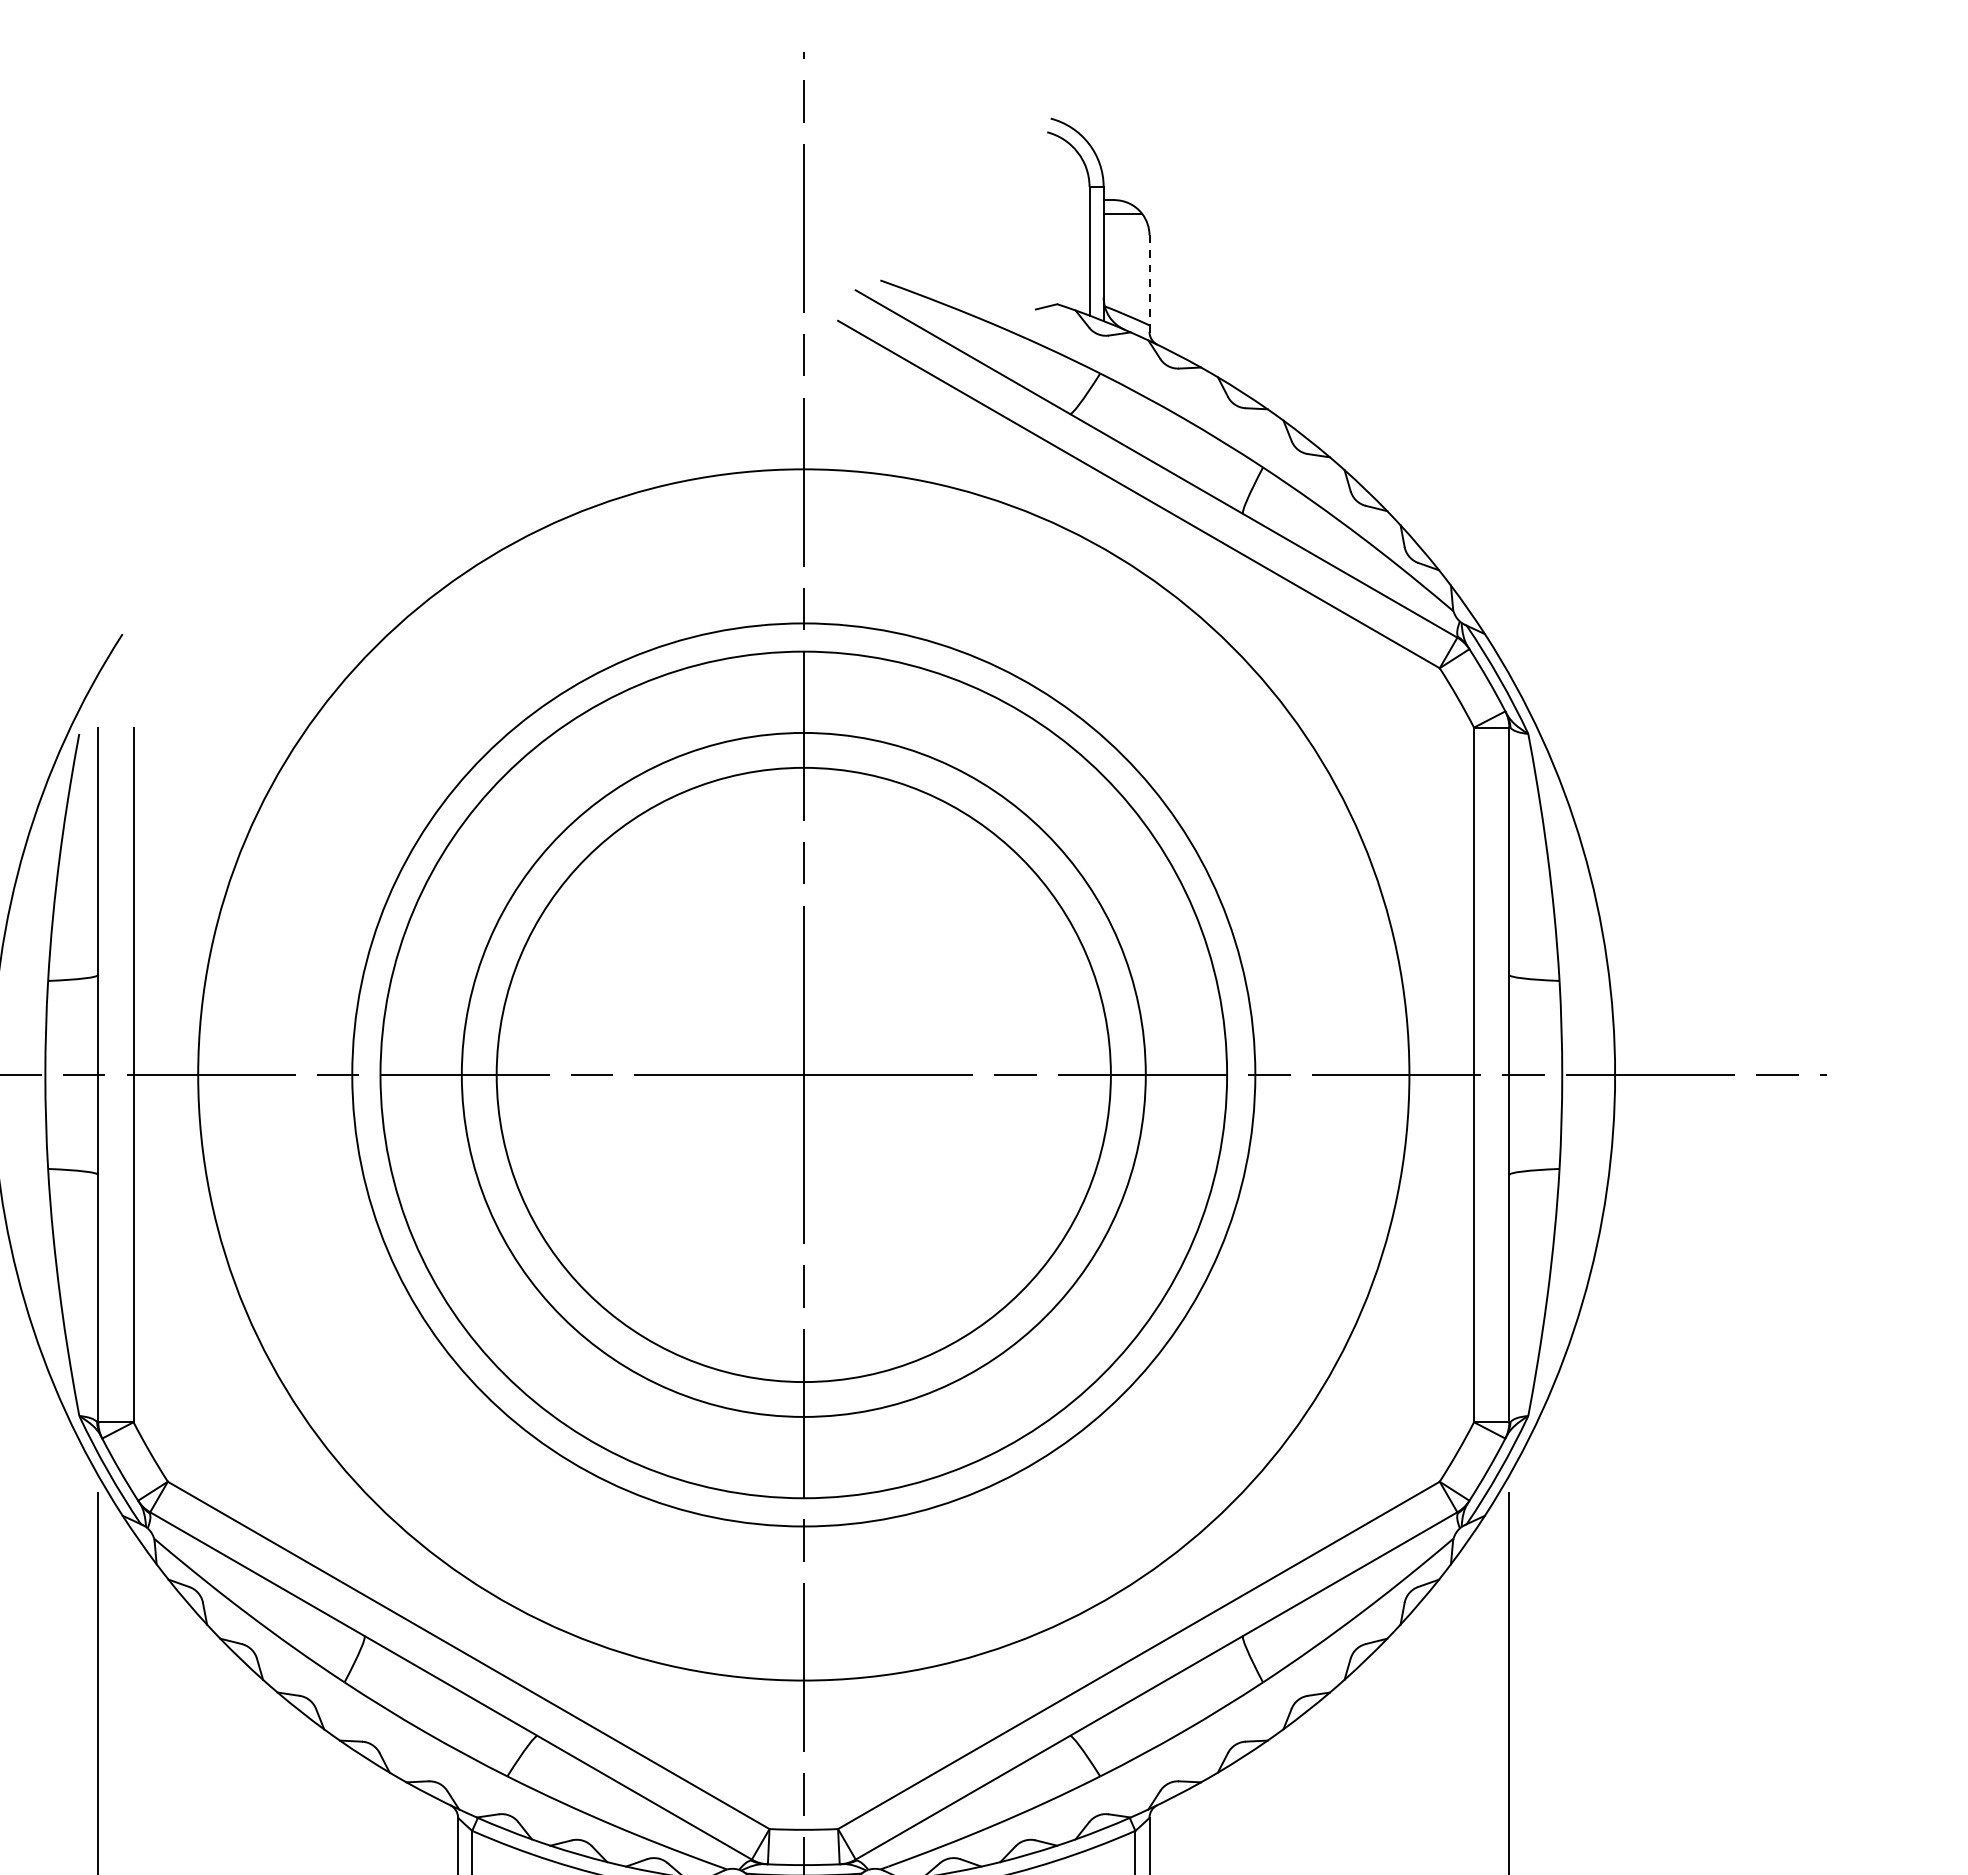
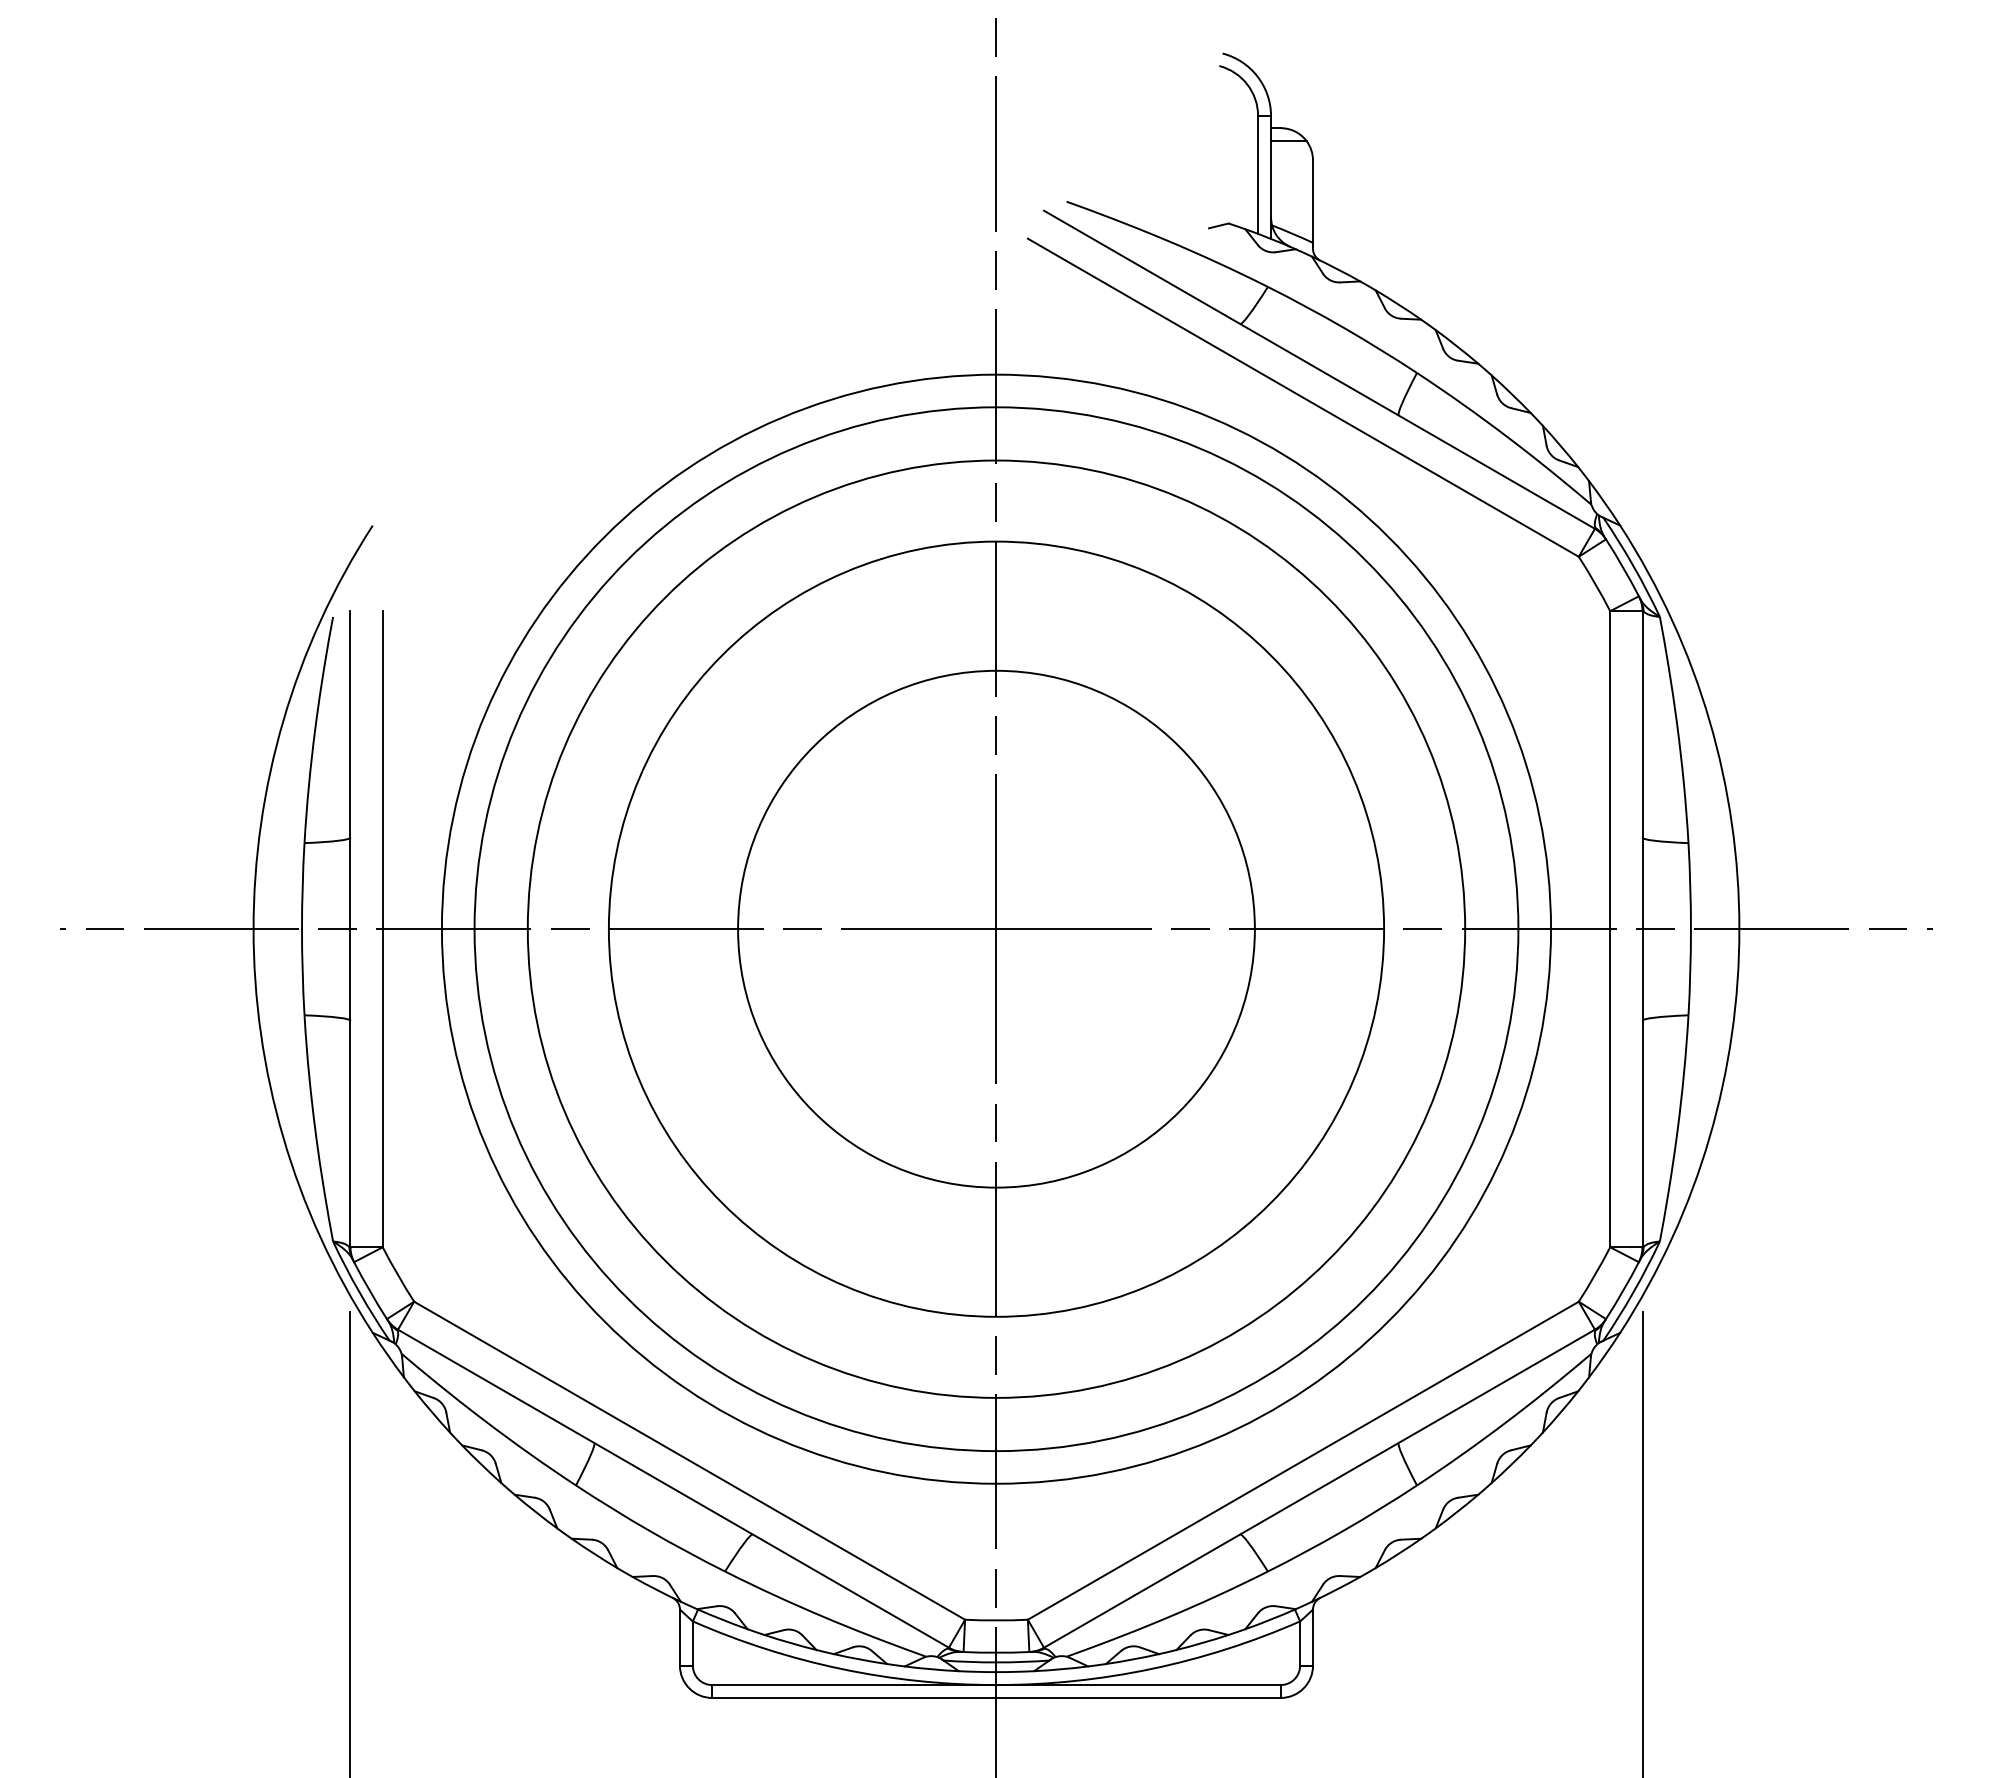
line: (1150, 281) -> (1313, 202), dashed -> solid
circle: (803, 1074) -> (996, 928), size x0.62
circle: (803, 1074) -> (996, 928), size x1.67
circle: (803, 1075) -> (996, 929), size x1.67

